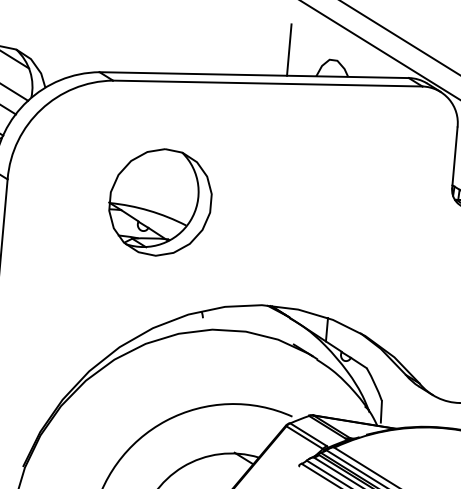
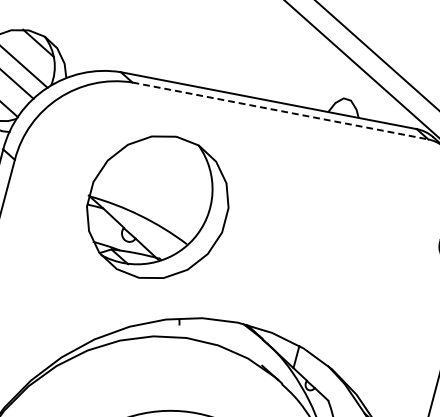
line: (289, 49) -> (306, 81), removed
line: (267, 83) -> (280, 110), solid -> dashed
part: (160, 202) -> (157, 207), size x1.4

